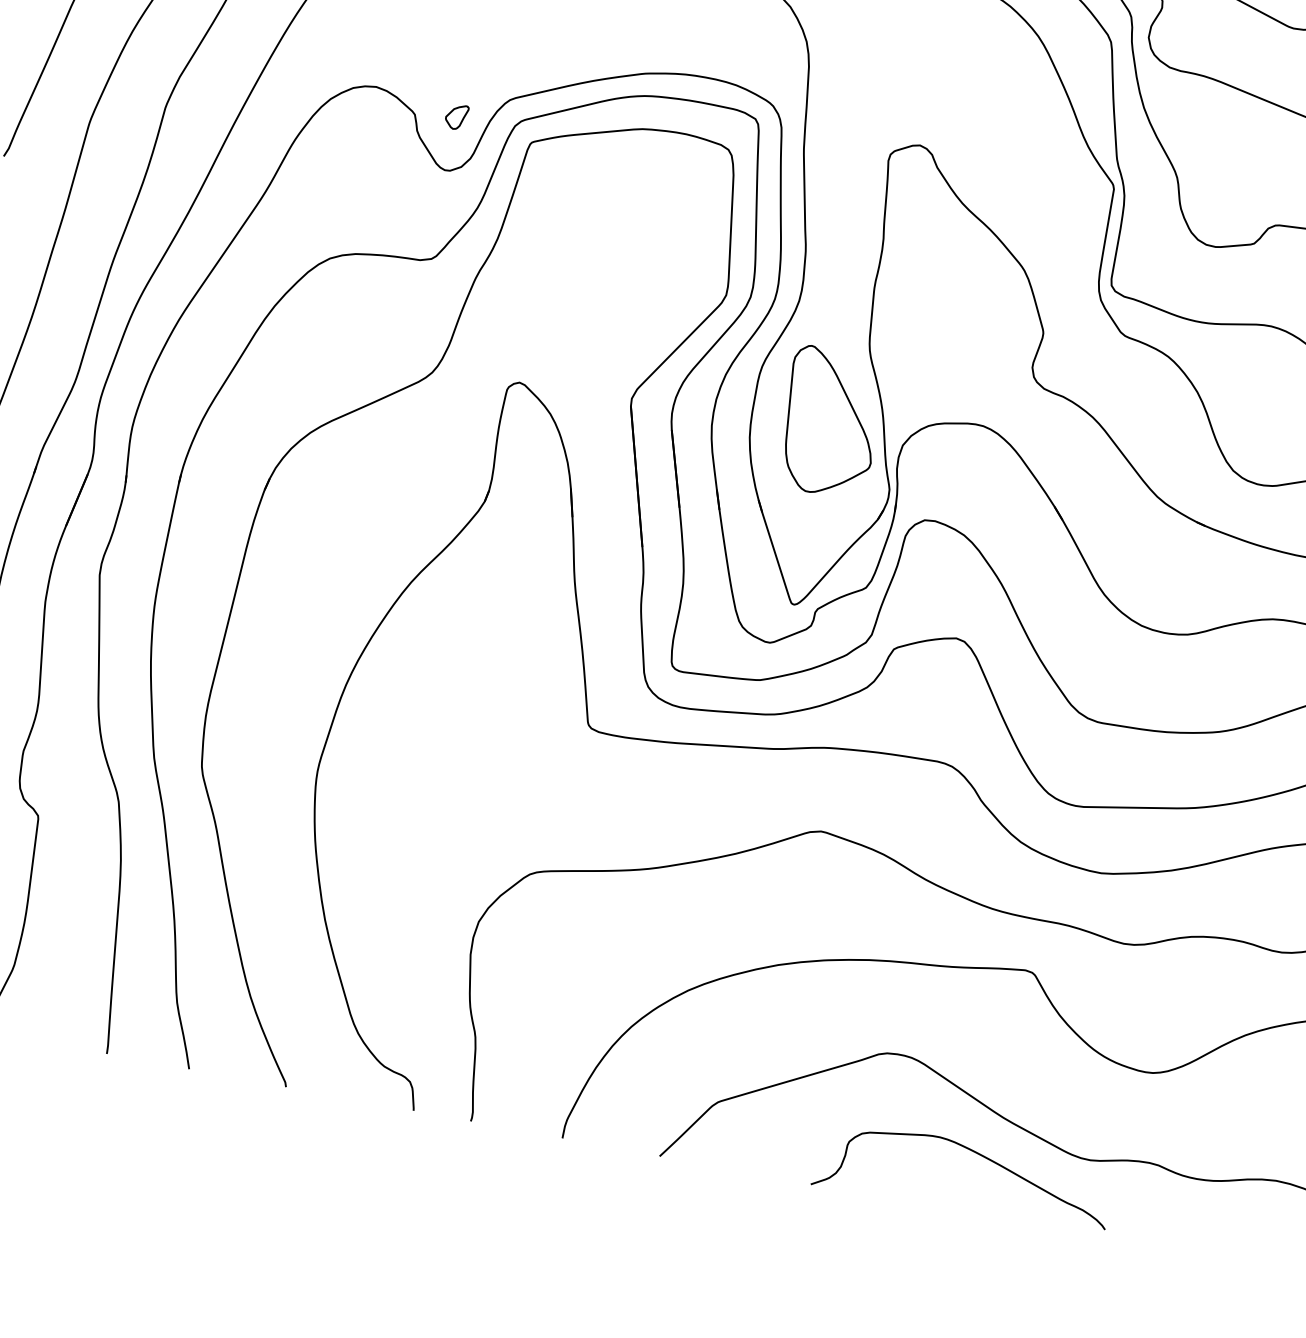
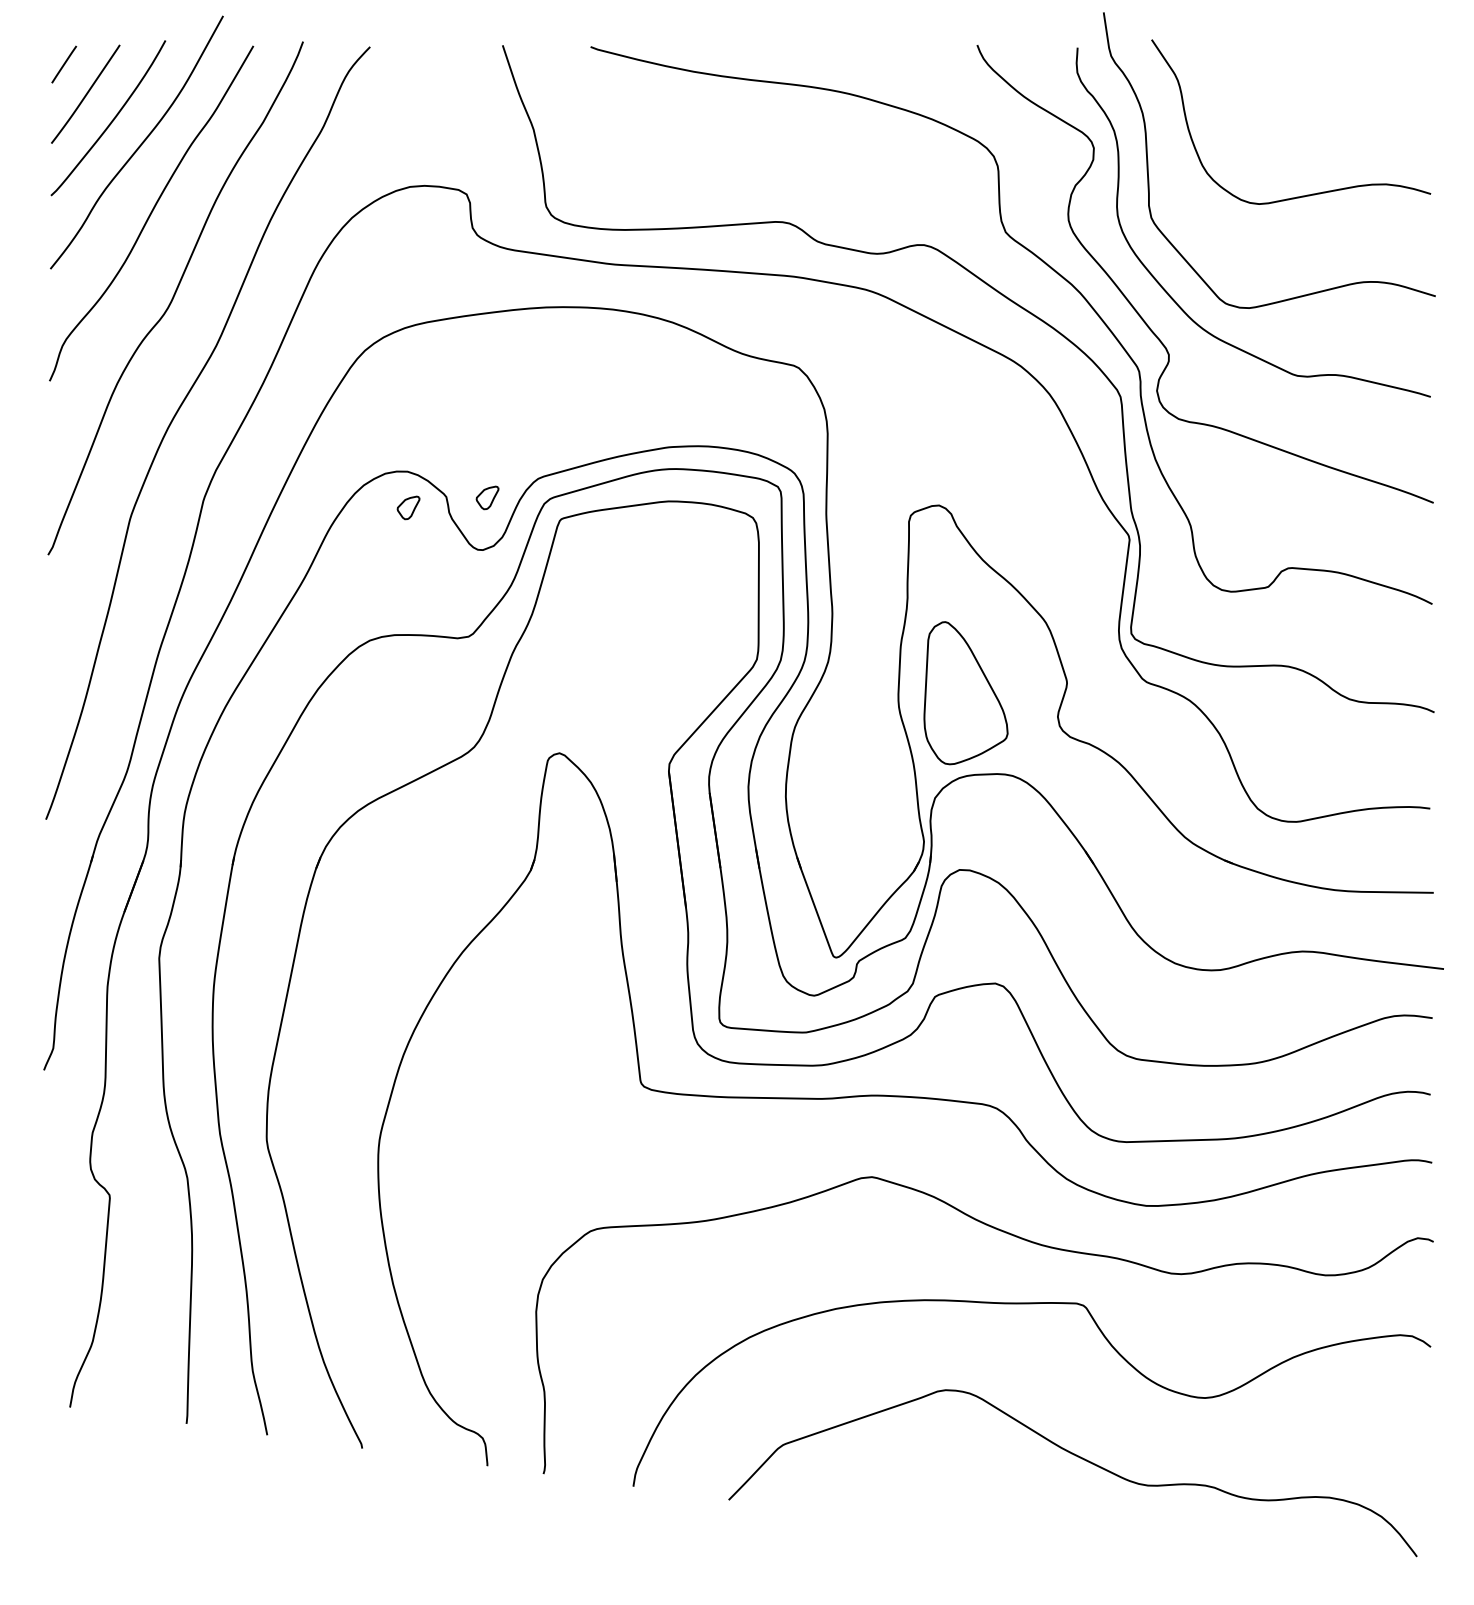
part: (375, 123) -> (408, 507), added
part: (829, 420) -> (965, 693), moved
curve: (972, 1151) -> (1032, 1482), removed

